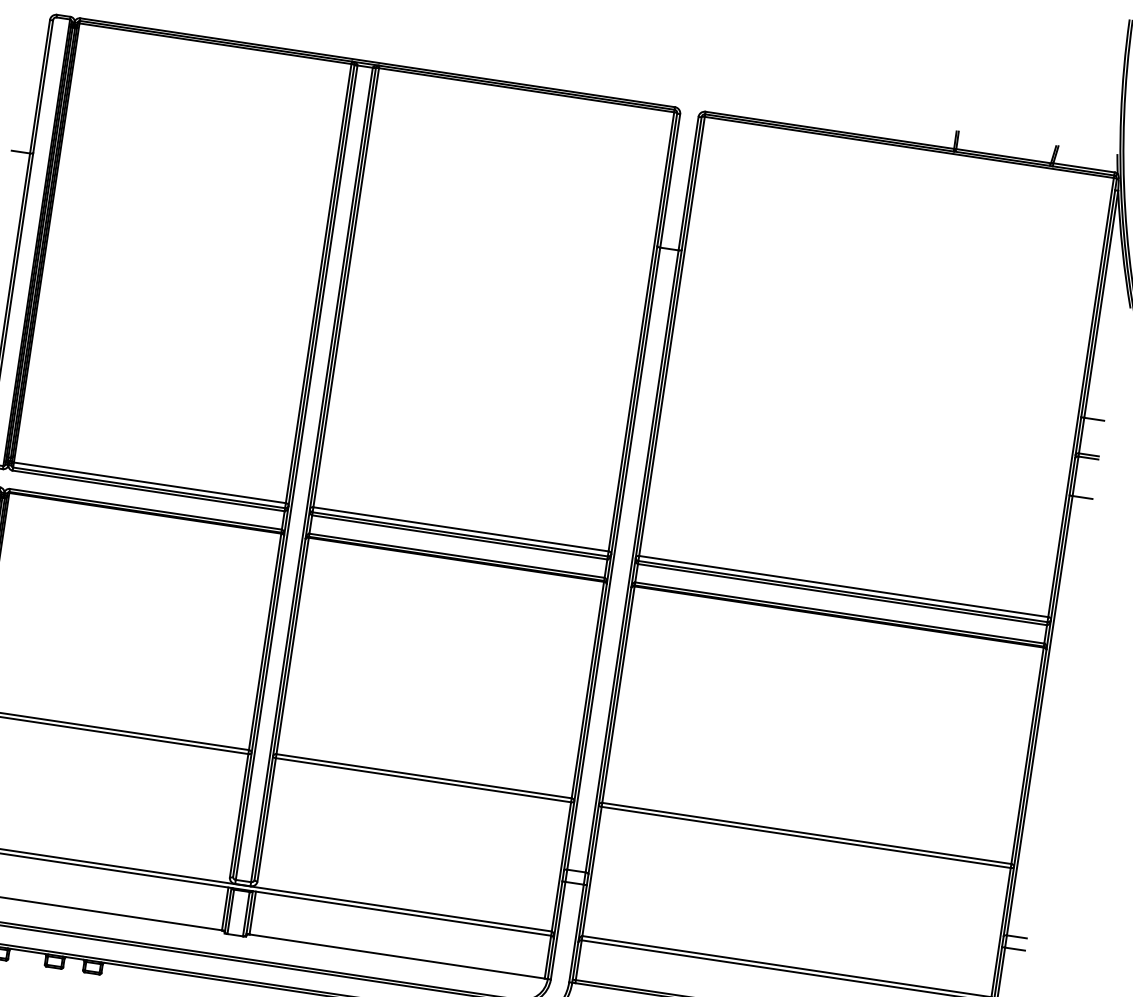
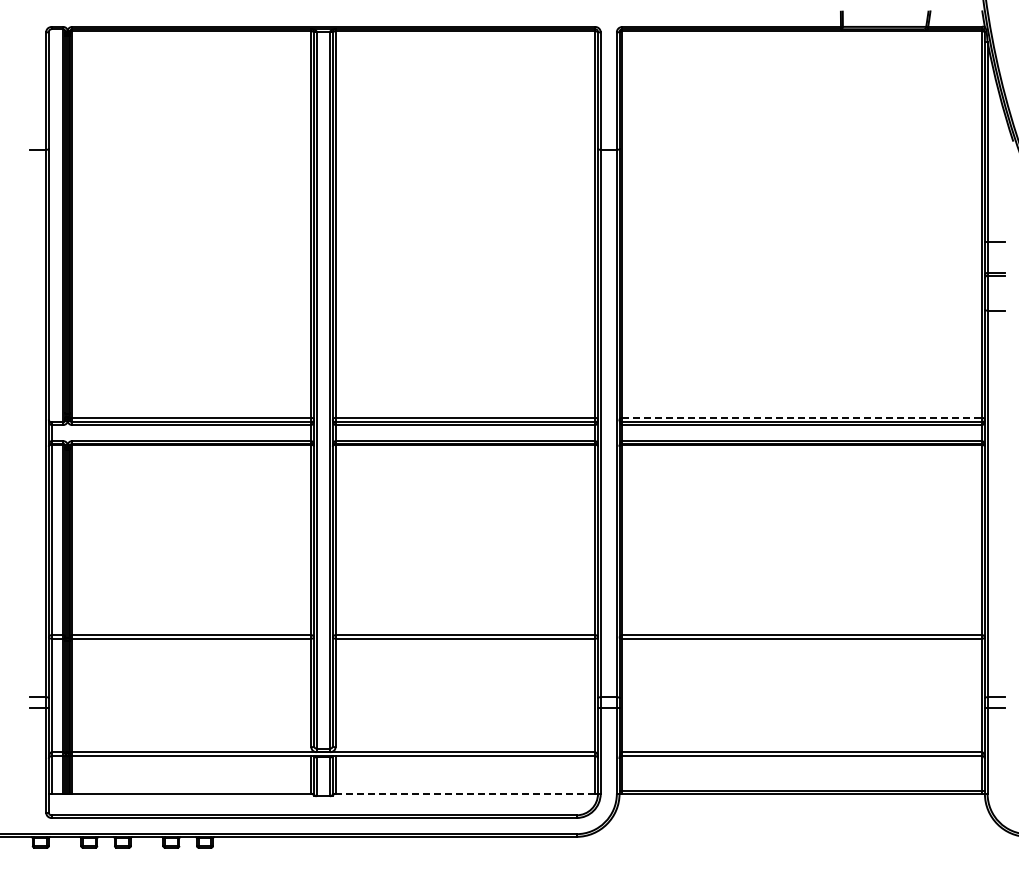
line: (844, 586) -> (802, 417), solid -> dashed
line: (397, 956) -> (465, 793), solid -> dashed

